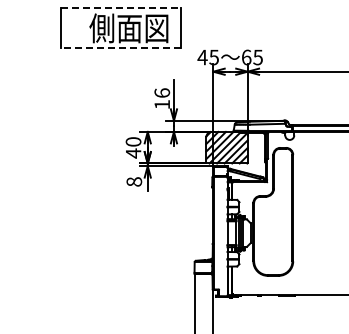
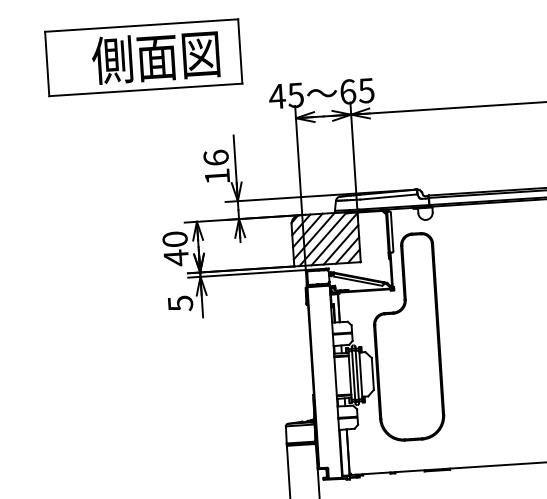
line: (121, 8) -> (141, 26), dashed -> solid
line: (120, 48) -> (144, 90), dashed -> solid
text: (134, 181) -> (180, 302), 8 -> 5

